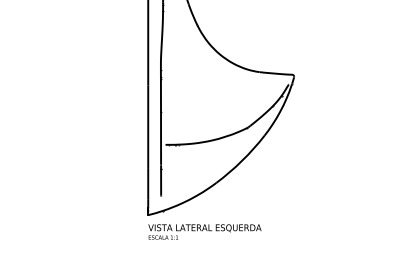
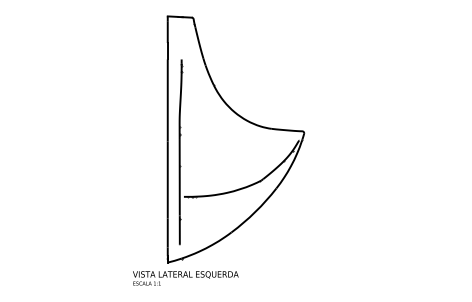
text: (204, 232) -> (185, 278), moved

